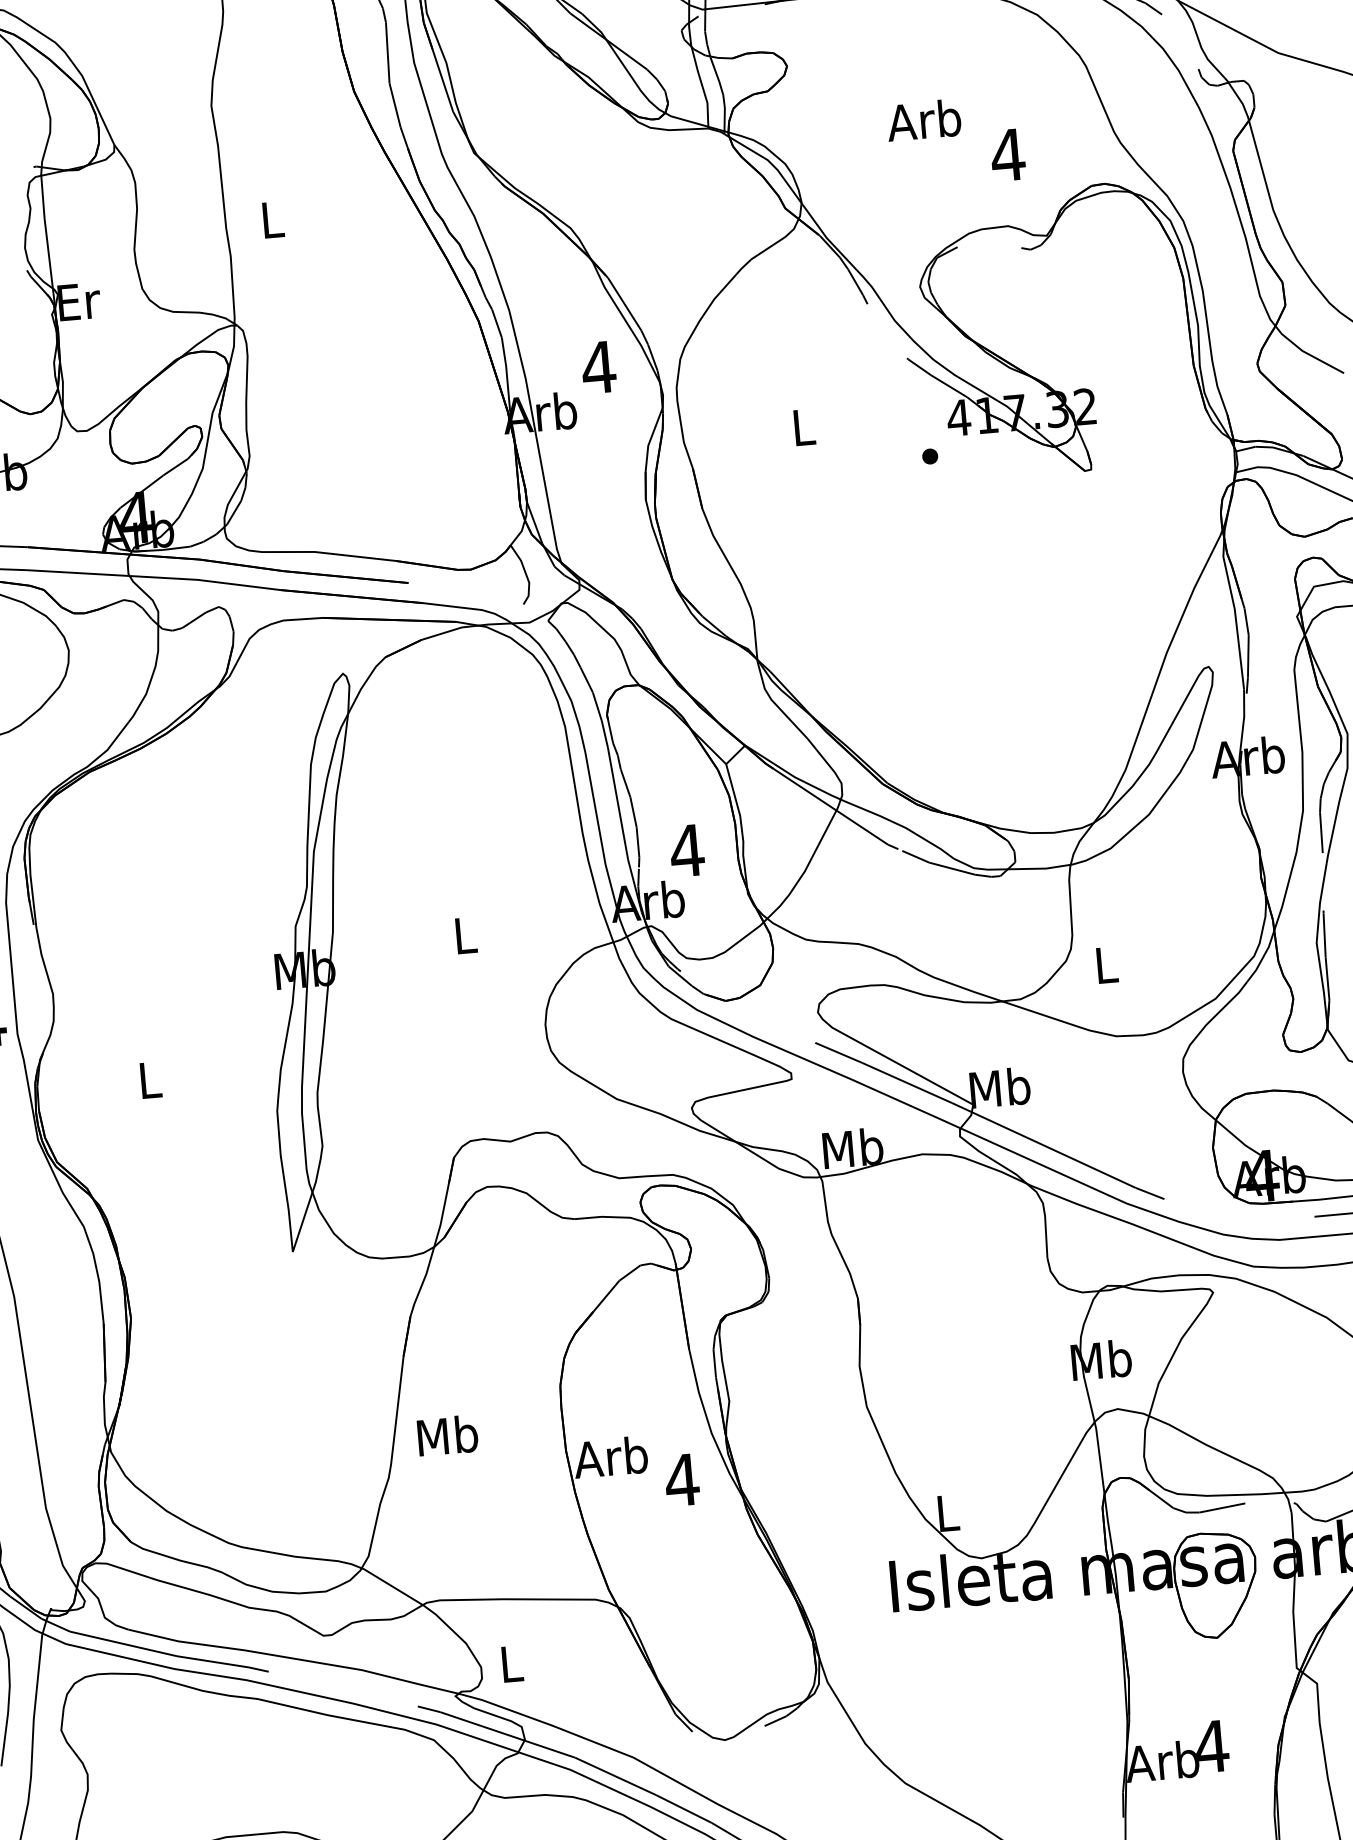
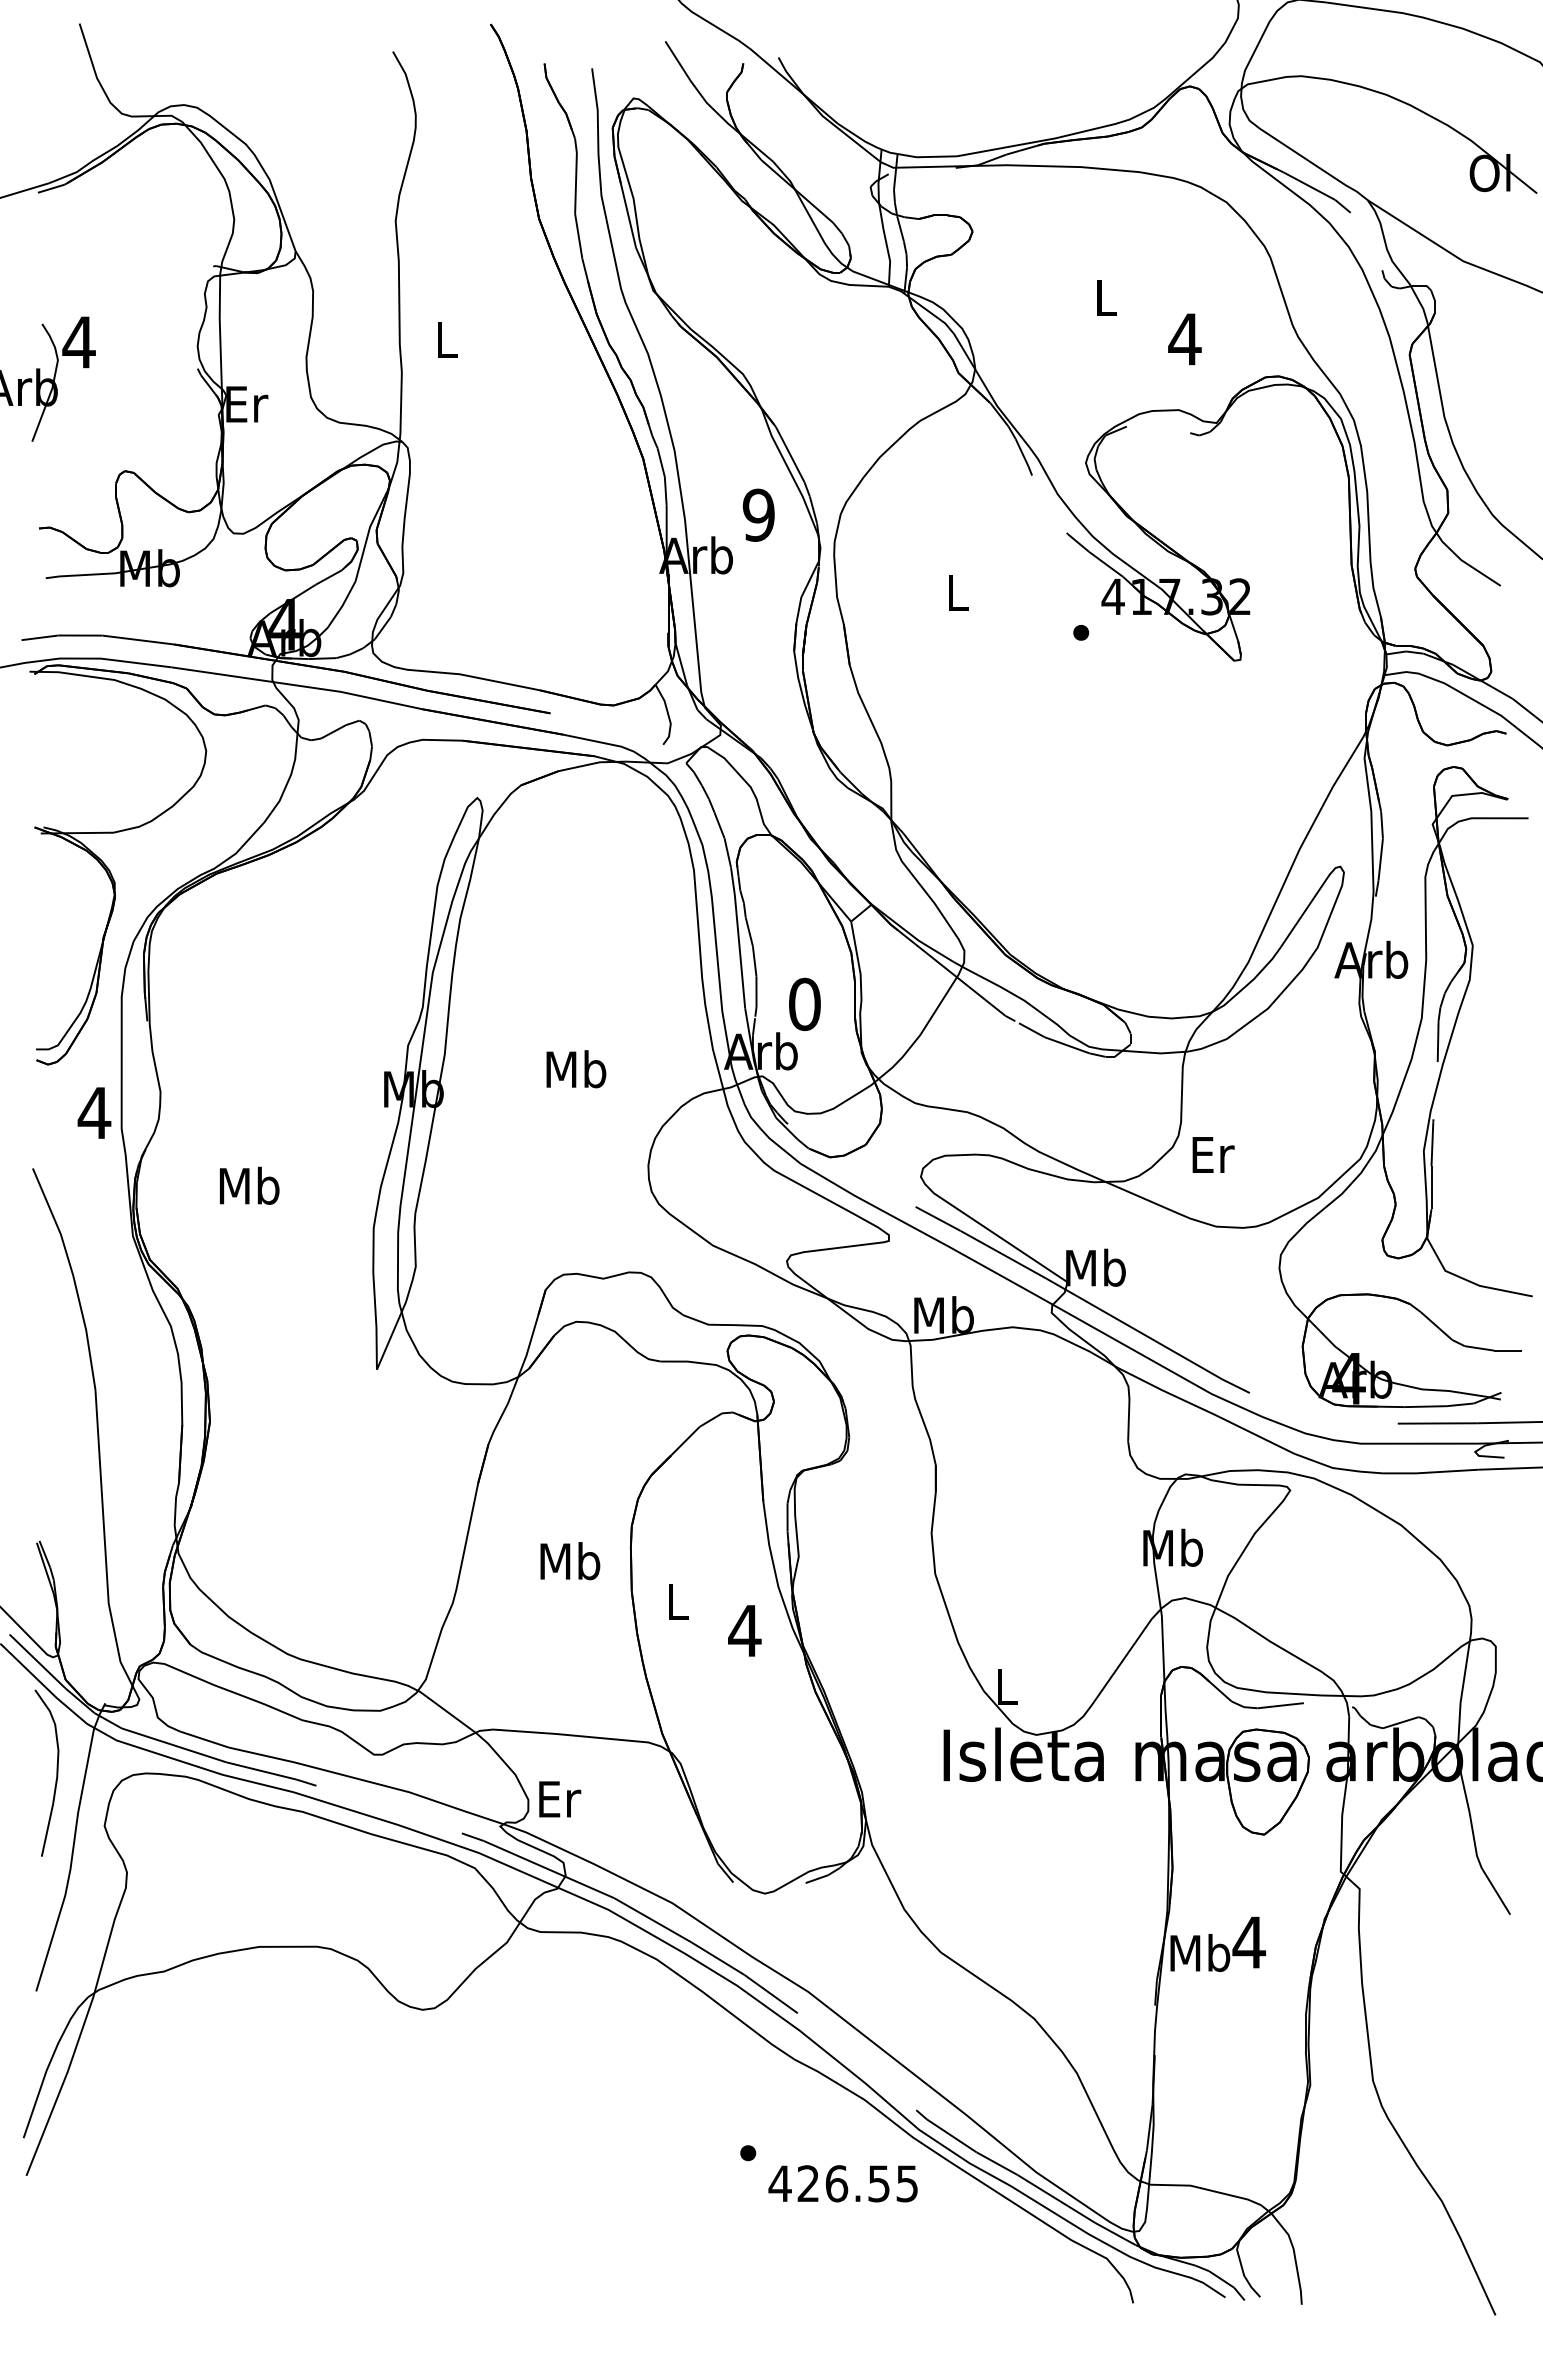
text: (924, 120) -> (1104, 297), Arb -> L
text: (598, 366) -> (758, 514), 4 -> 9
text: (686, 850) -> (804, 1004), 4 -> 0
text: (465, 935) -> (576, 1069), L -> Mb
text: (1107, 964) -> (1213, 1154), L -> Er
text: (149, 1079) -> (249, 1185), L -> Mb
text: (448, 1435) -> (570, 1561), moved
text: (610, 1456) -> (675, 1601), Arb -> L
text: (513, 1664) -> (560, 1799), L -> Er
text: (1162, 1760) -> (1198, 1952), Arb -> Mb

